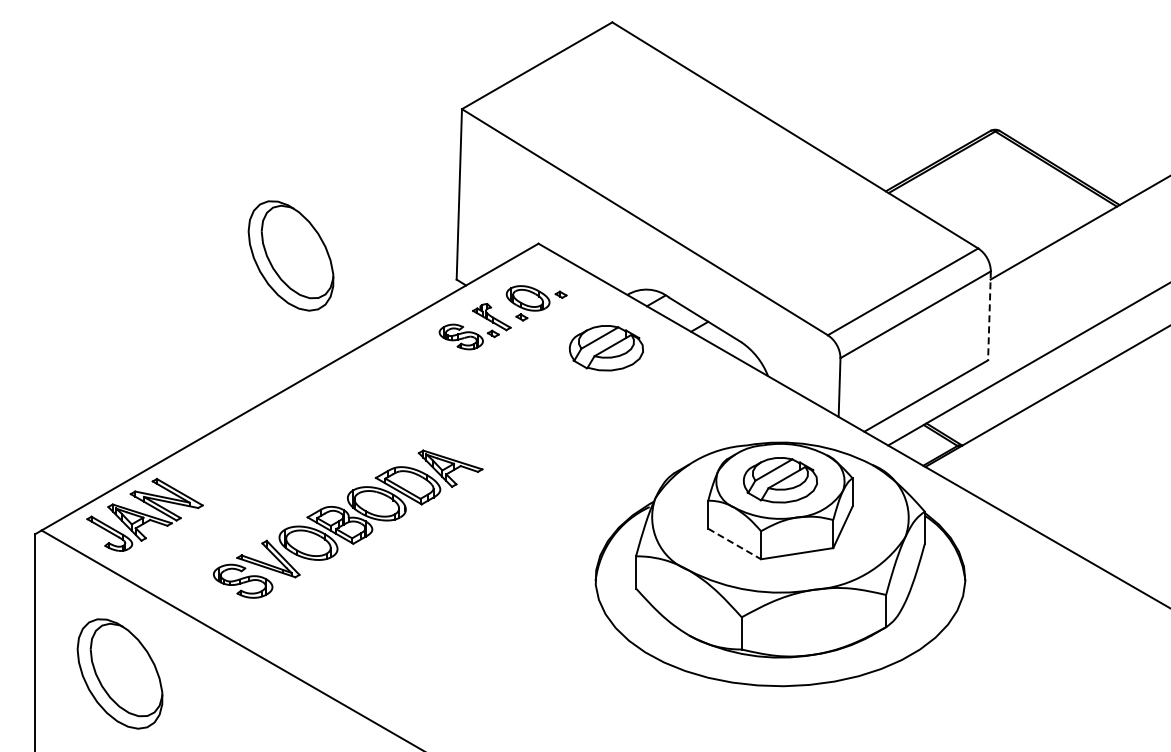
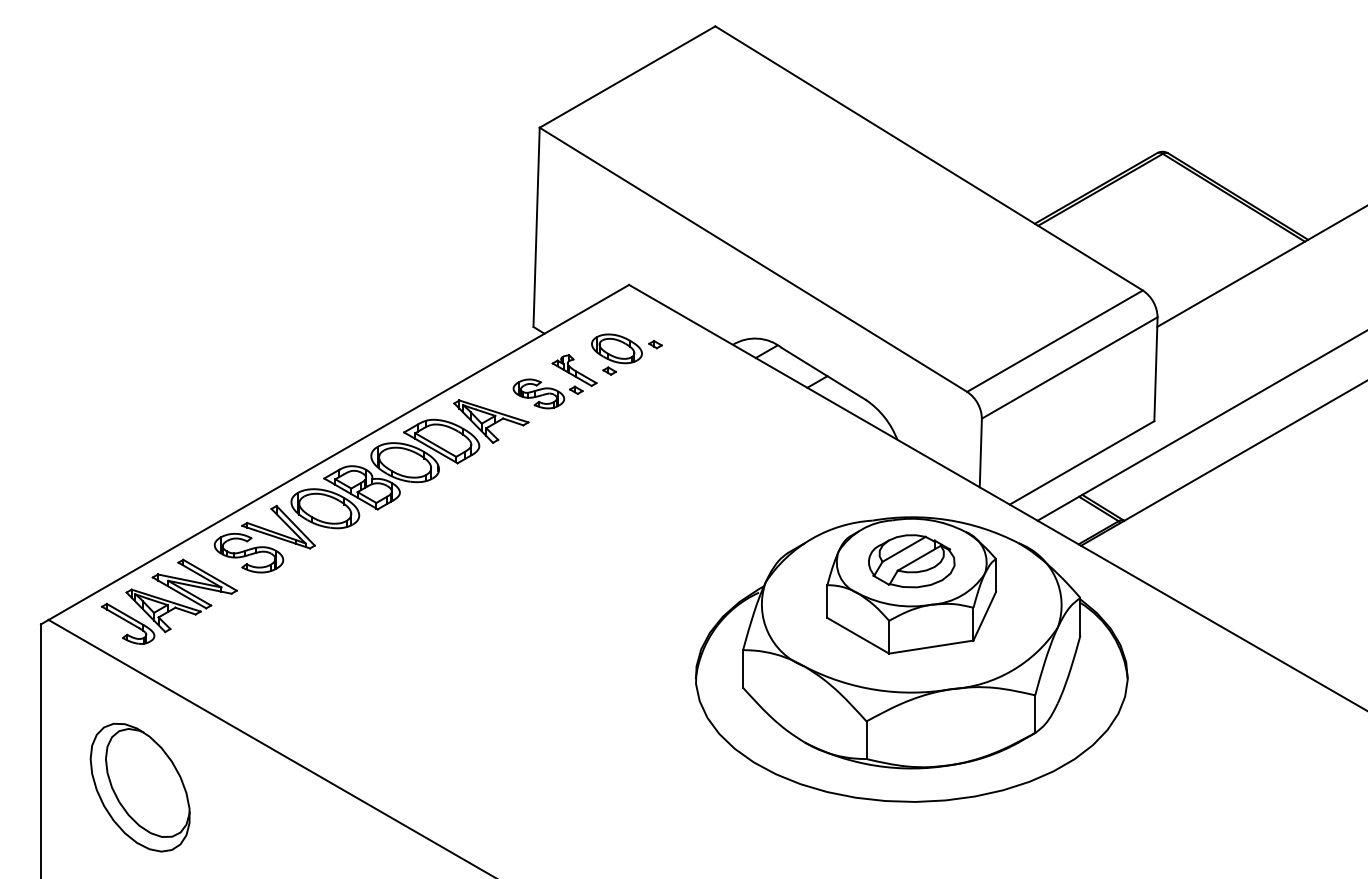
part: (290, 255) -> (339, 298), removed
line: (989, 316) -> (1155, 369), dashed -> solid
part: (606, 348) -> (708, 407), removed
part: (348, 523) -> (372, 485), moved
line: (734, 544) -> (858, 636), dashed -> solid

